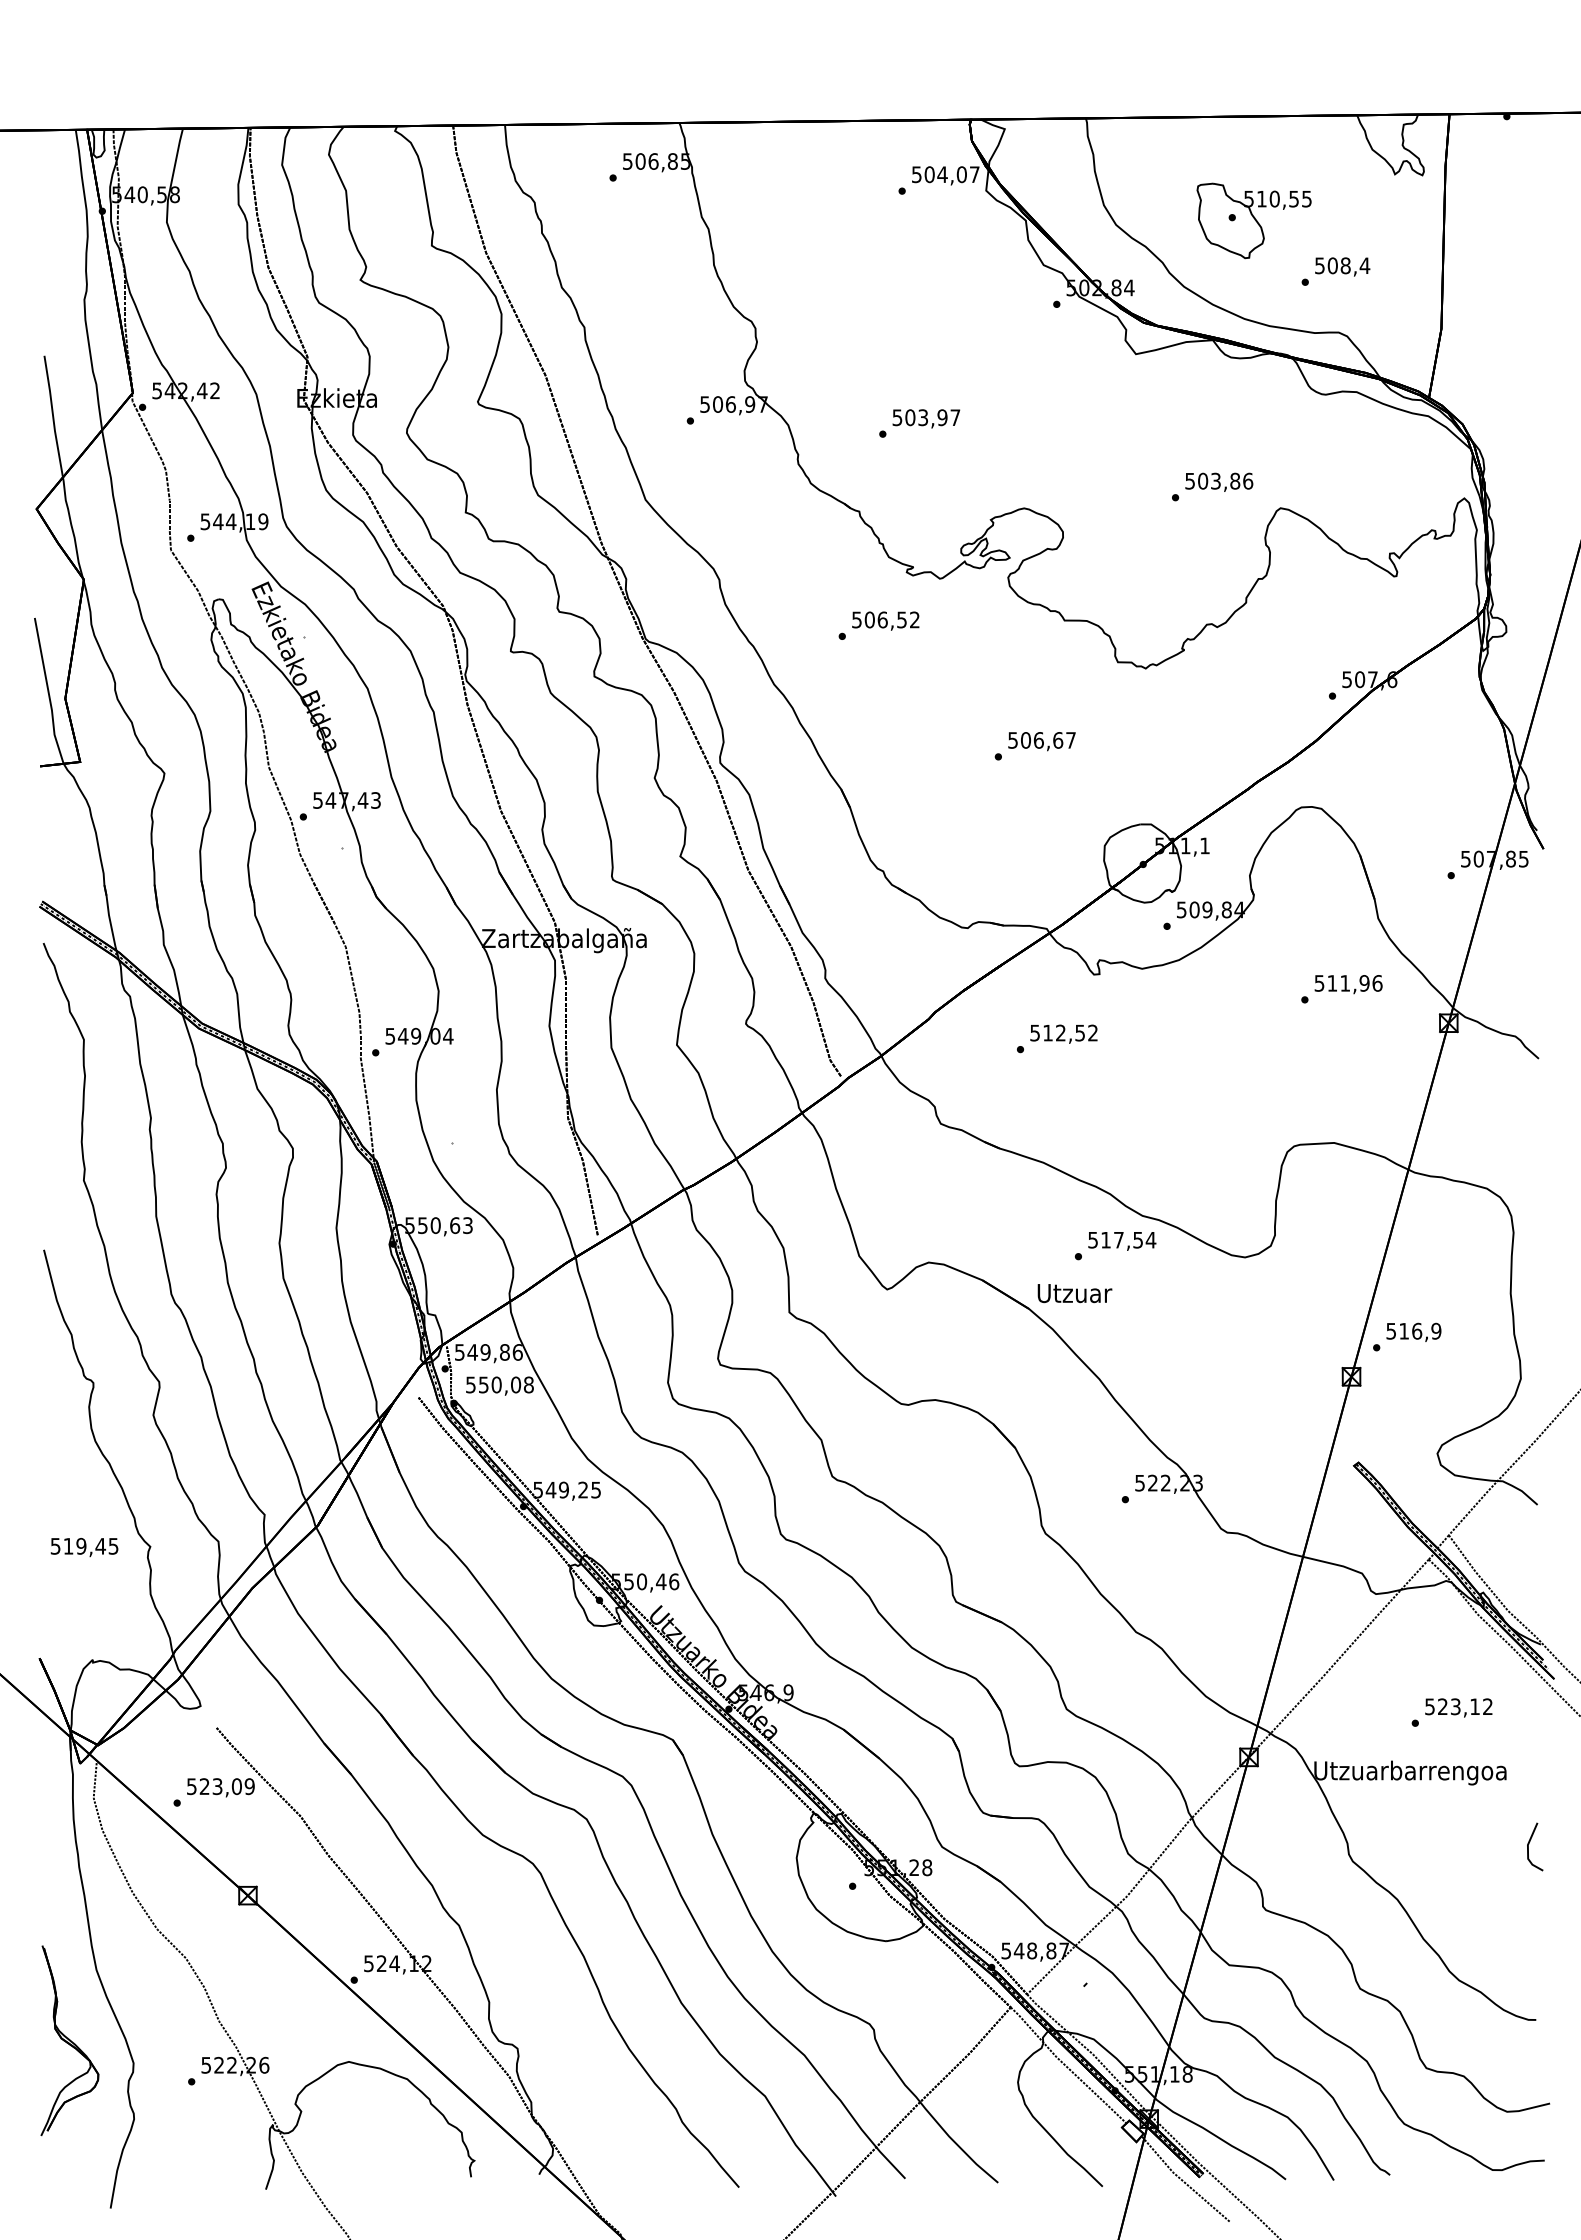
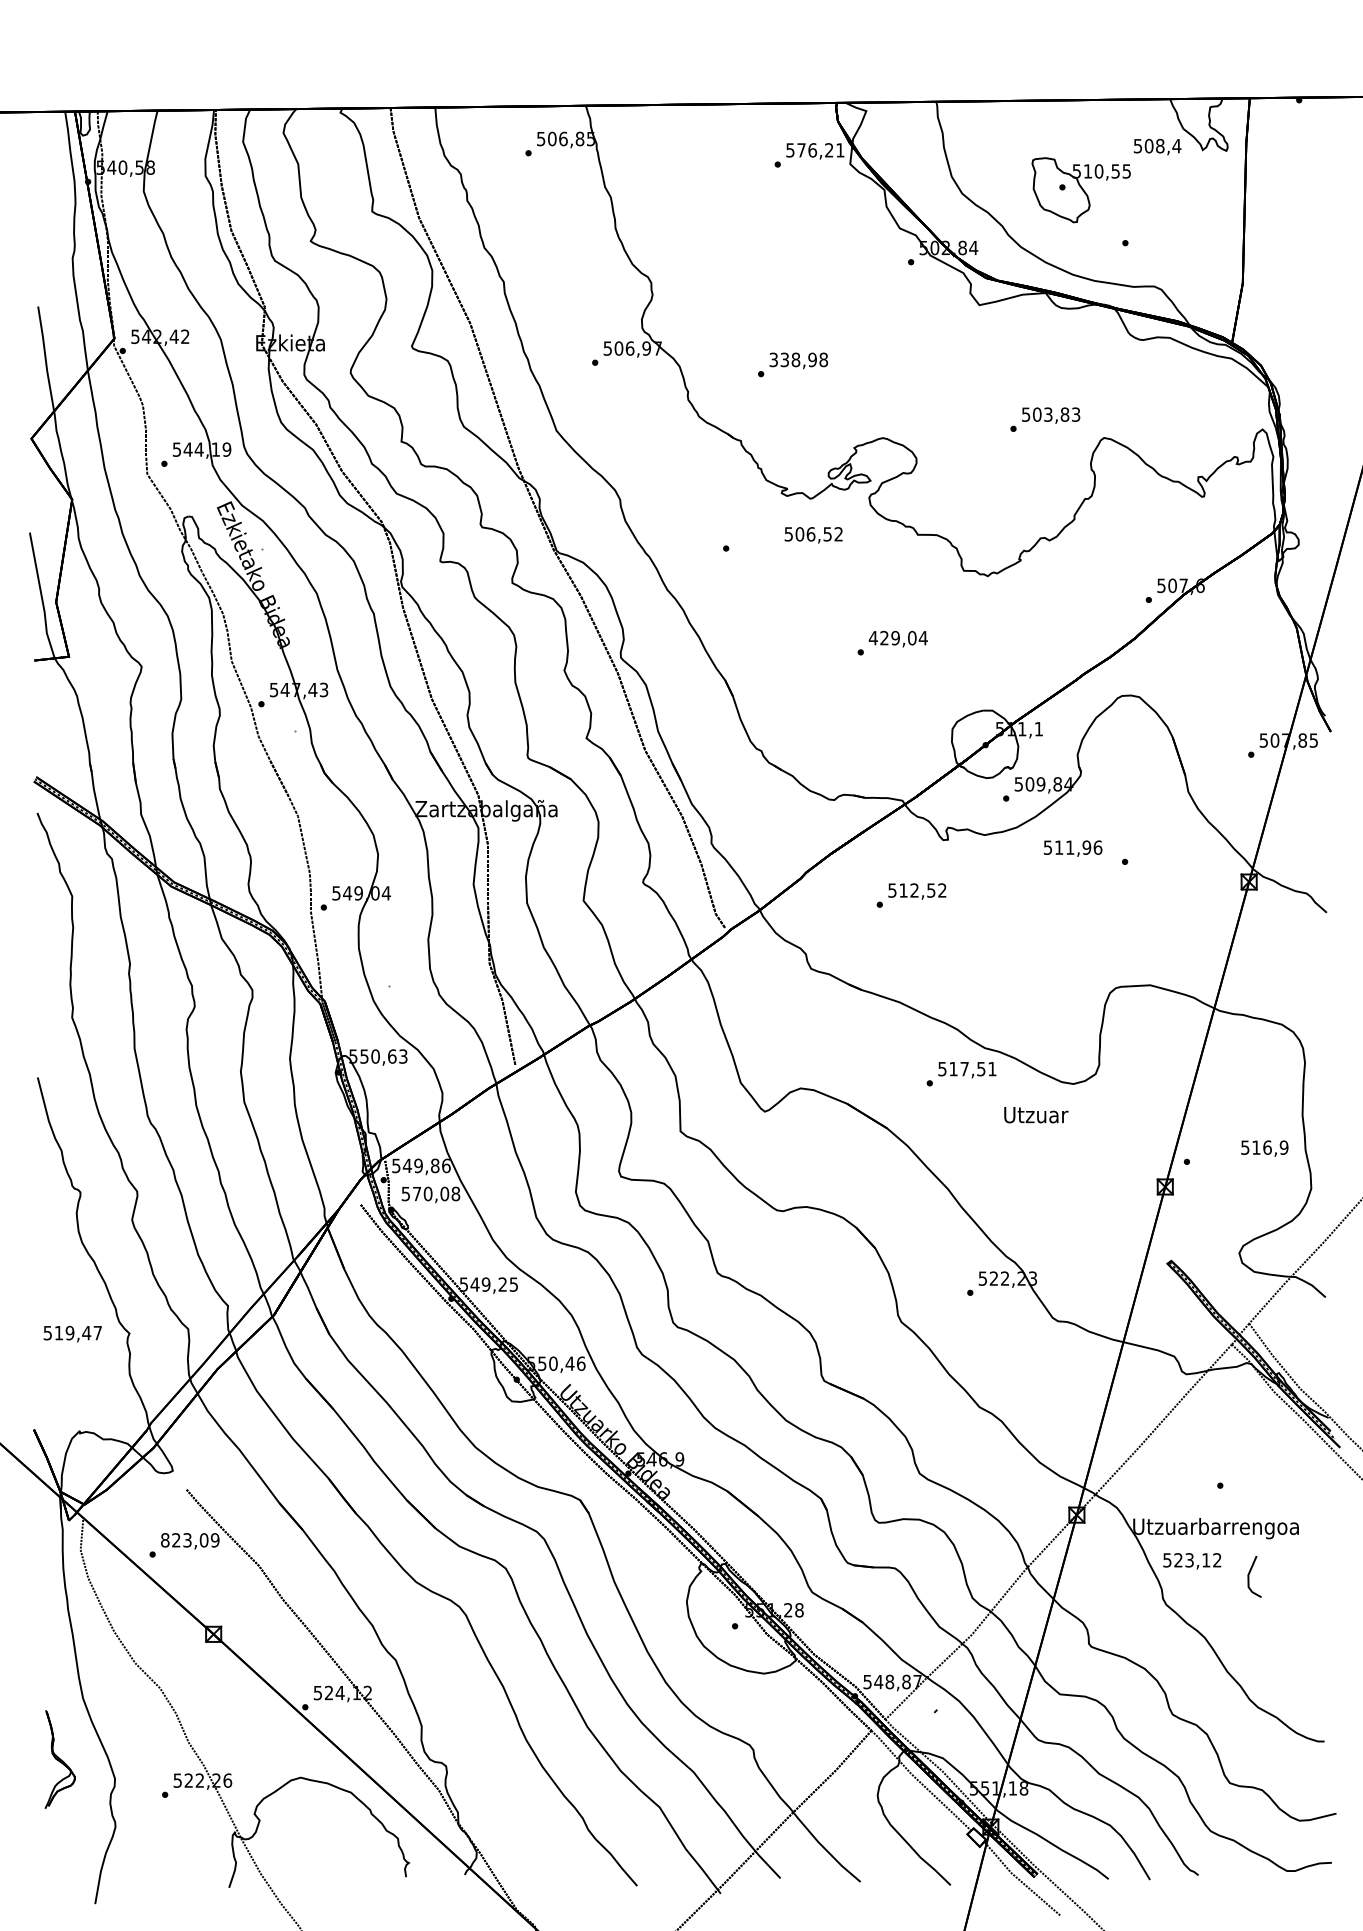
text: (951, 174) -> (820, 150), 504,07 -> 576,21
text: (1342, 266) -> (1157, 146), moved
text: (926, 417) -> (798, 359), 503,97 -> 338,98
text: (1248, 480) -> (1076, 414), 503,86 -> 503,83
text: (885, 620) -> (813, 534), moved
text: (1041, 740) -> (897, 638), 506,67 -> 429,04
text: (1348, 984) -> (1072, 848), moved
text: (1150, 1240) -> (991, 1069), 517,54 -> 517,51
text: (1074, 1293) -> (1035, 1115), moved
text: (1413, 1331) -> (1264, 1147), moved
text: (483, 1384) -> (416, 1193), 550,08 -> 570,08
text: (113, 1546) -> (97, 1333), 519,45 -> 519,47
text: (1458, 1707) -> (1191, 1560), moved
text: (191, 1786) -> (164, 1540), 523,09 -> 823,09
line: (1529, 1844) -> (1249, 1574), moved
part: (69, 2040) -> (59, 1759), size x0.6

